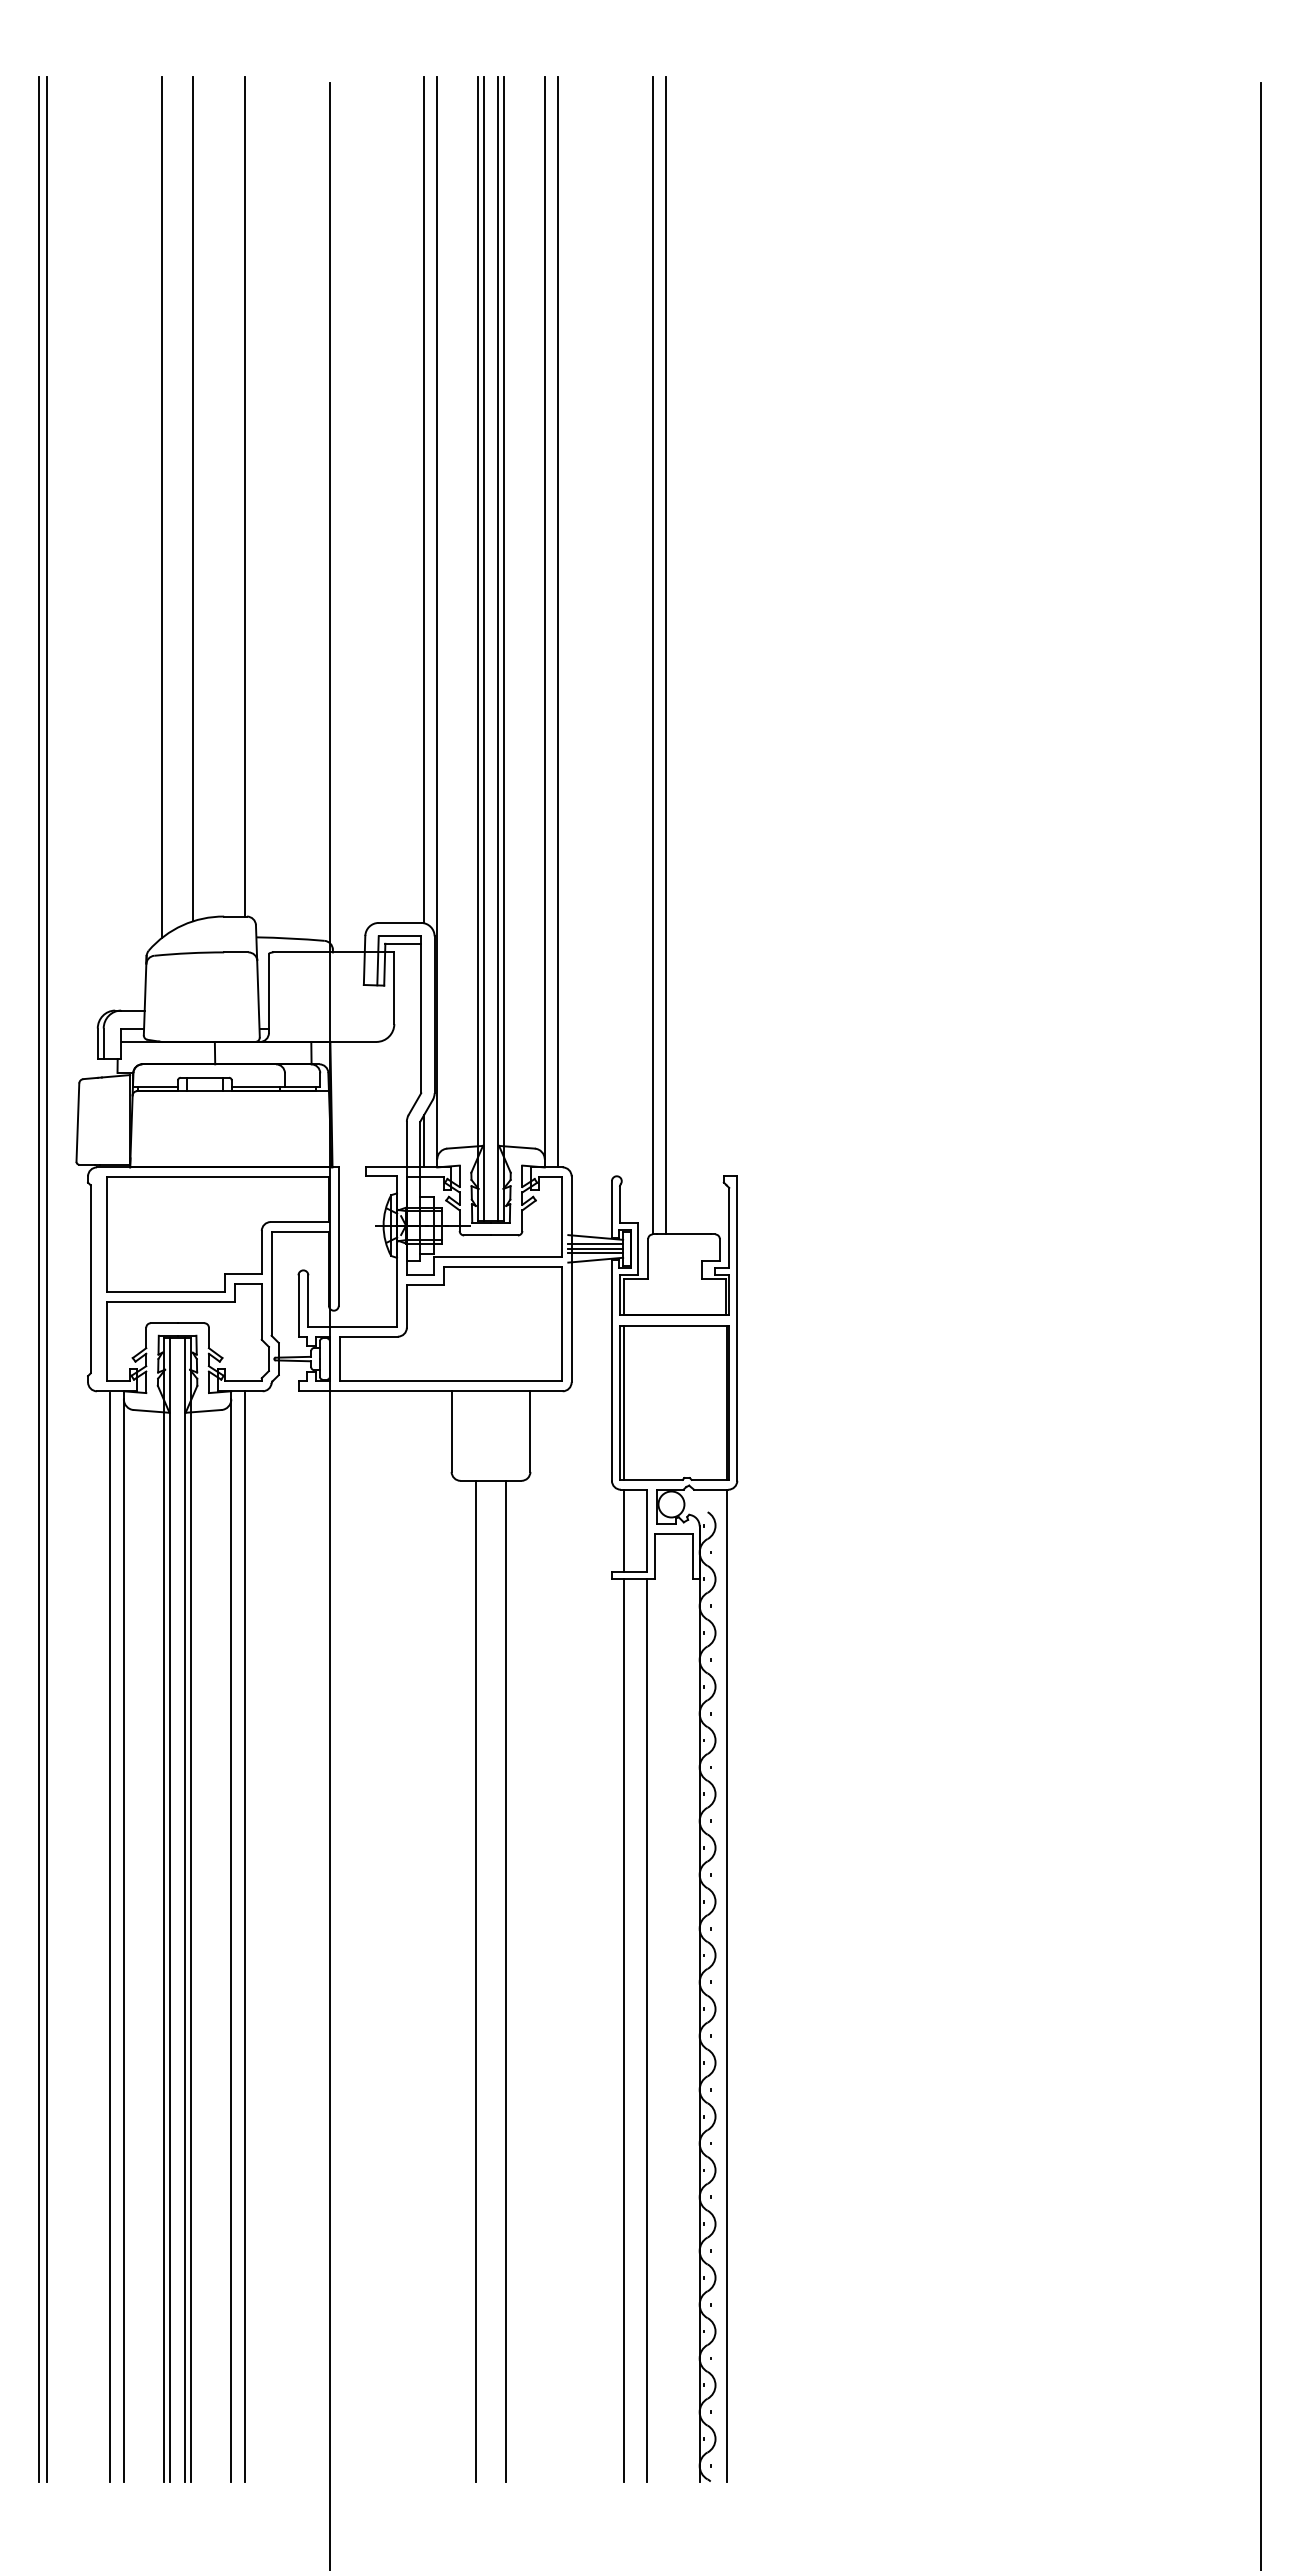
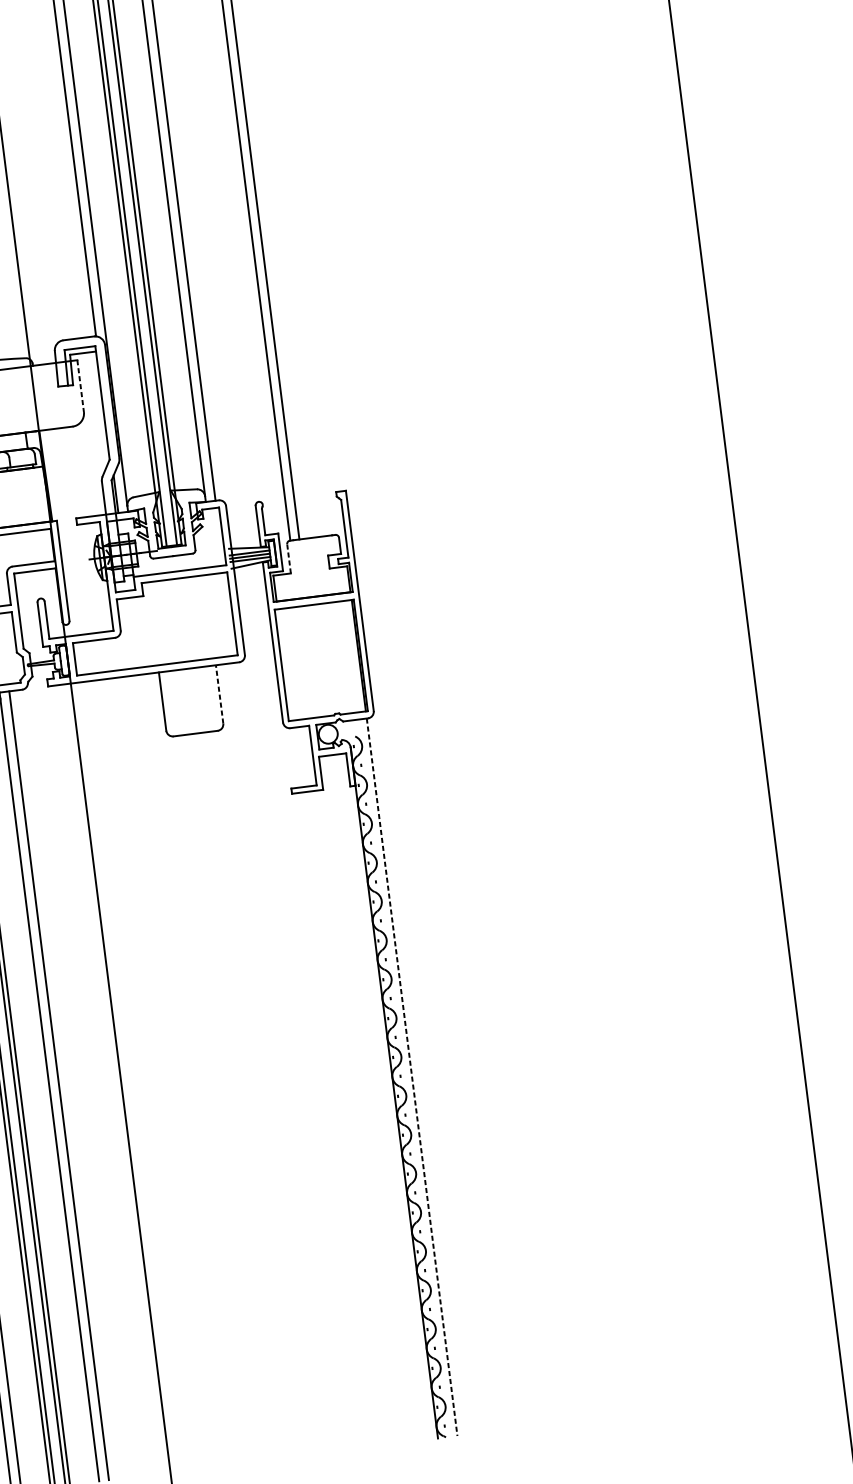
line: (394, 988) -> (80, 386), solid -> dashed
line: (648, 1258) -> (289, 558), solid -> dashed
line: (623, 1402) -> (284, 664), removed
line: (530, 1431) -> (219, 694), solid -> dashed
line: (623, 1530) -> (295, 757), removed
line: (475, 1980) -> (230, 1096), removed
line: (506, 1980) -> (252, 1093), removed
line: (726, 1985) -> (412, 1077), solid -> dashed
line: (623, 2030) -> (341, 1119), removed
line: (646, 2030) -> (358, 1117), removed

